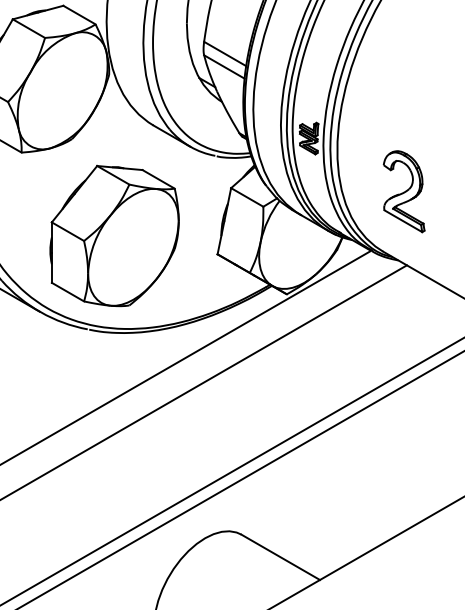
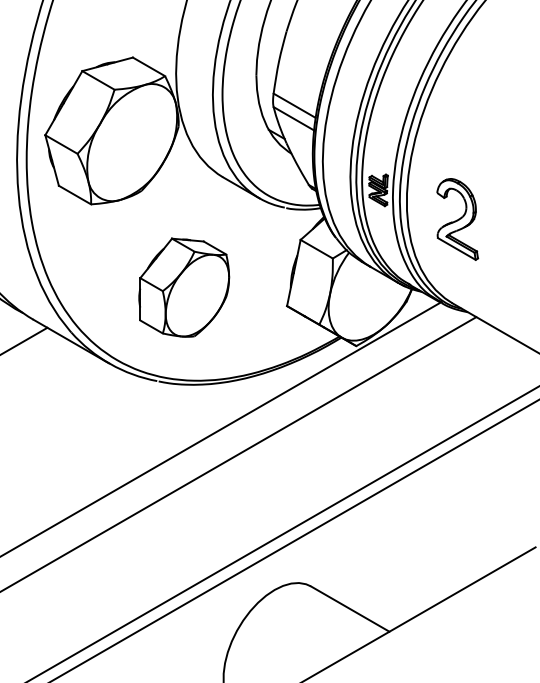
part: (404, 191) -> (457, 219), moved
part: (114, 235) -> (184, 287), size x0.7

